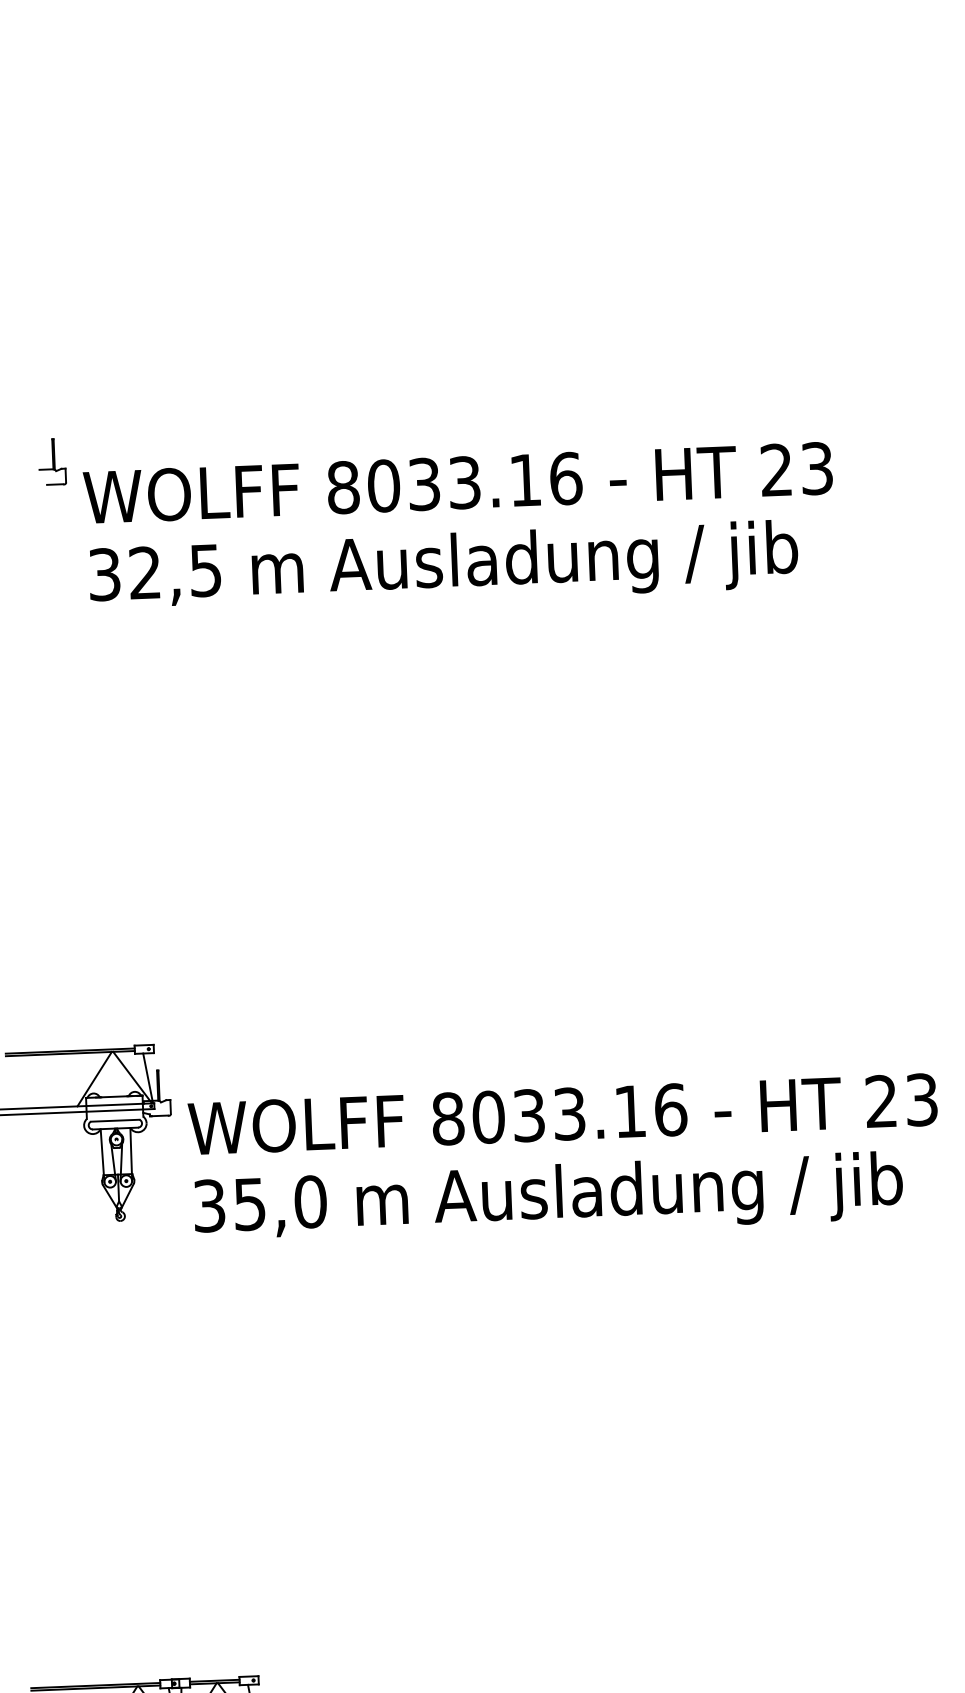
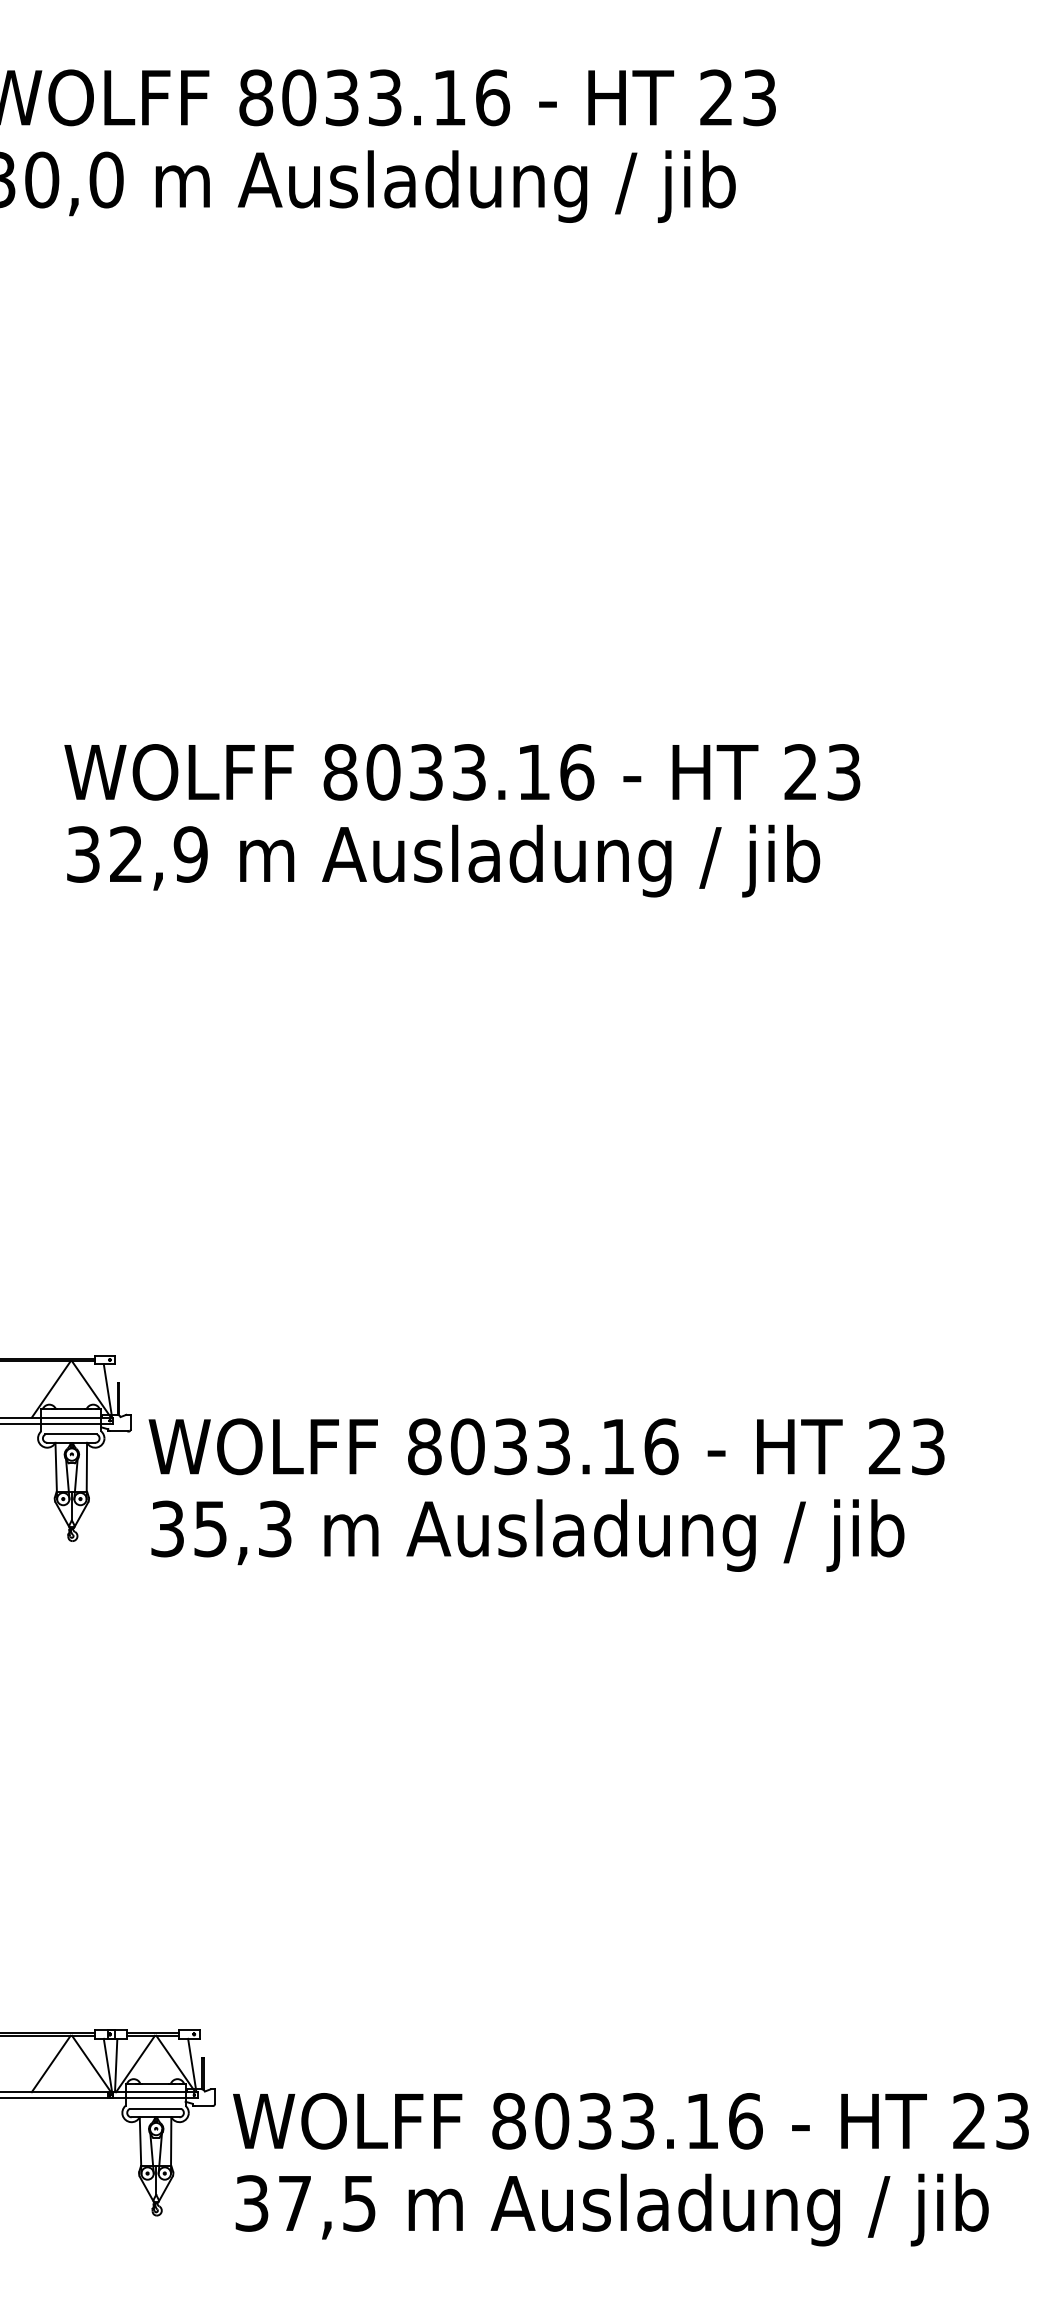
part: (52, 461) -> (32, 732), removed
text: (205, 570) -> (190, 854), 32,5 -> 32,9
text: (310, 1201) -> (275, 1528), 35,0 -> 35,3

